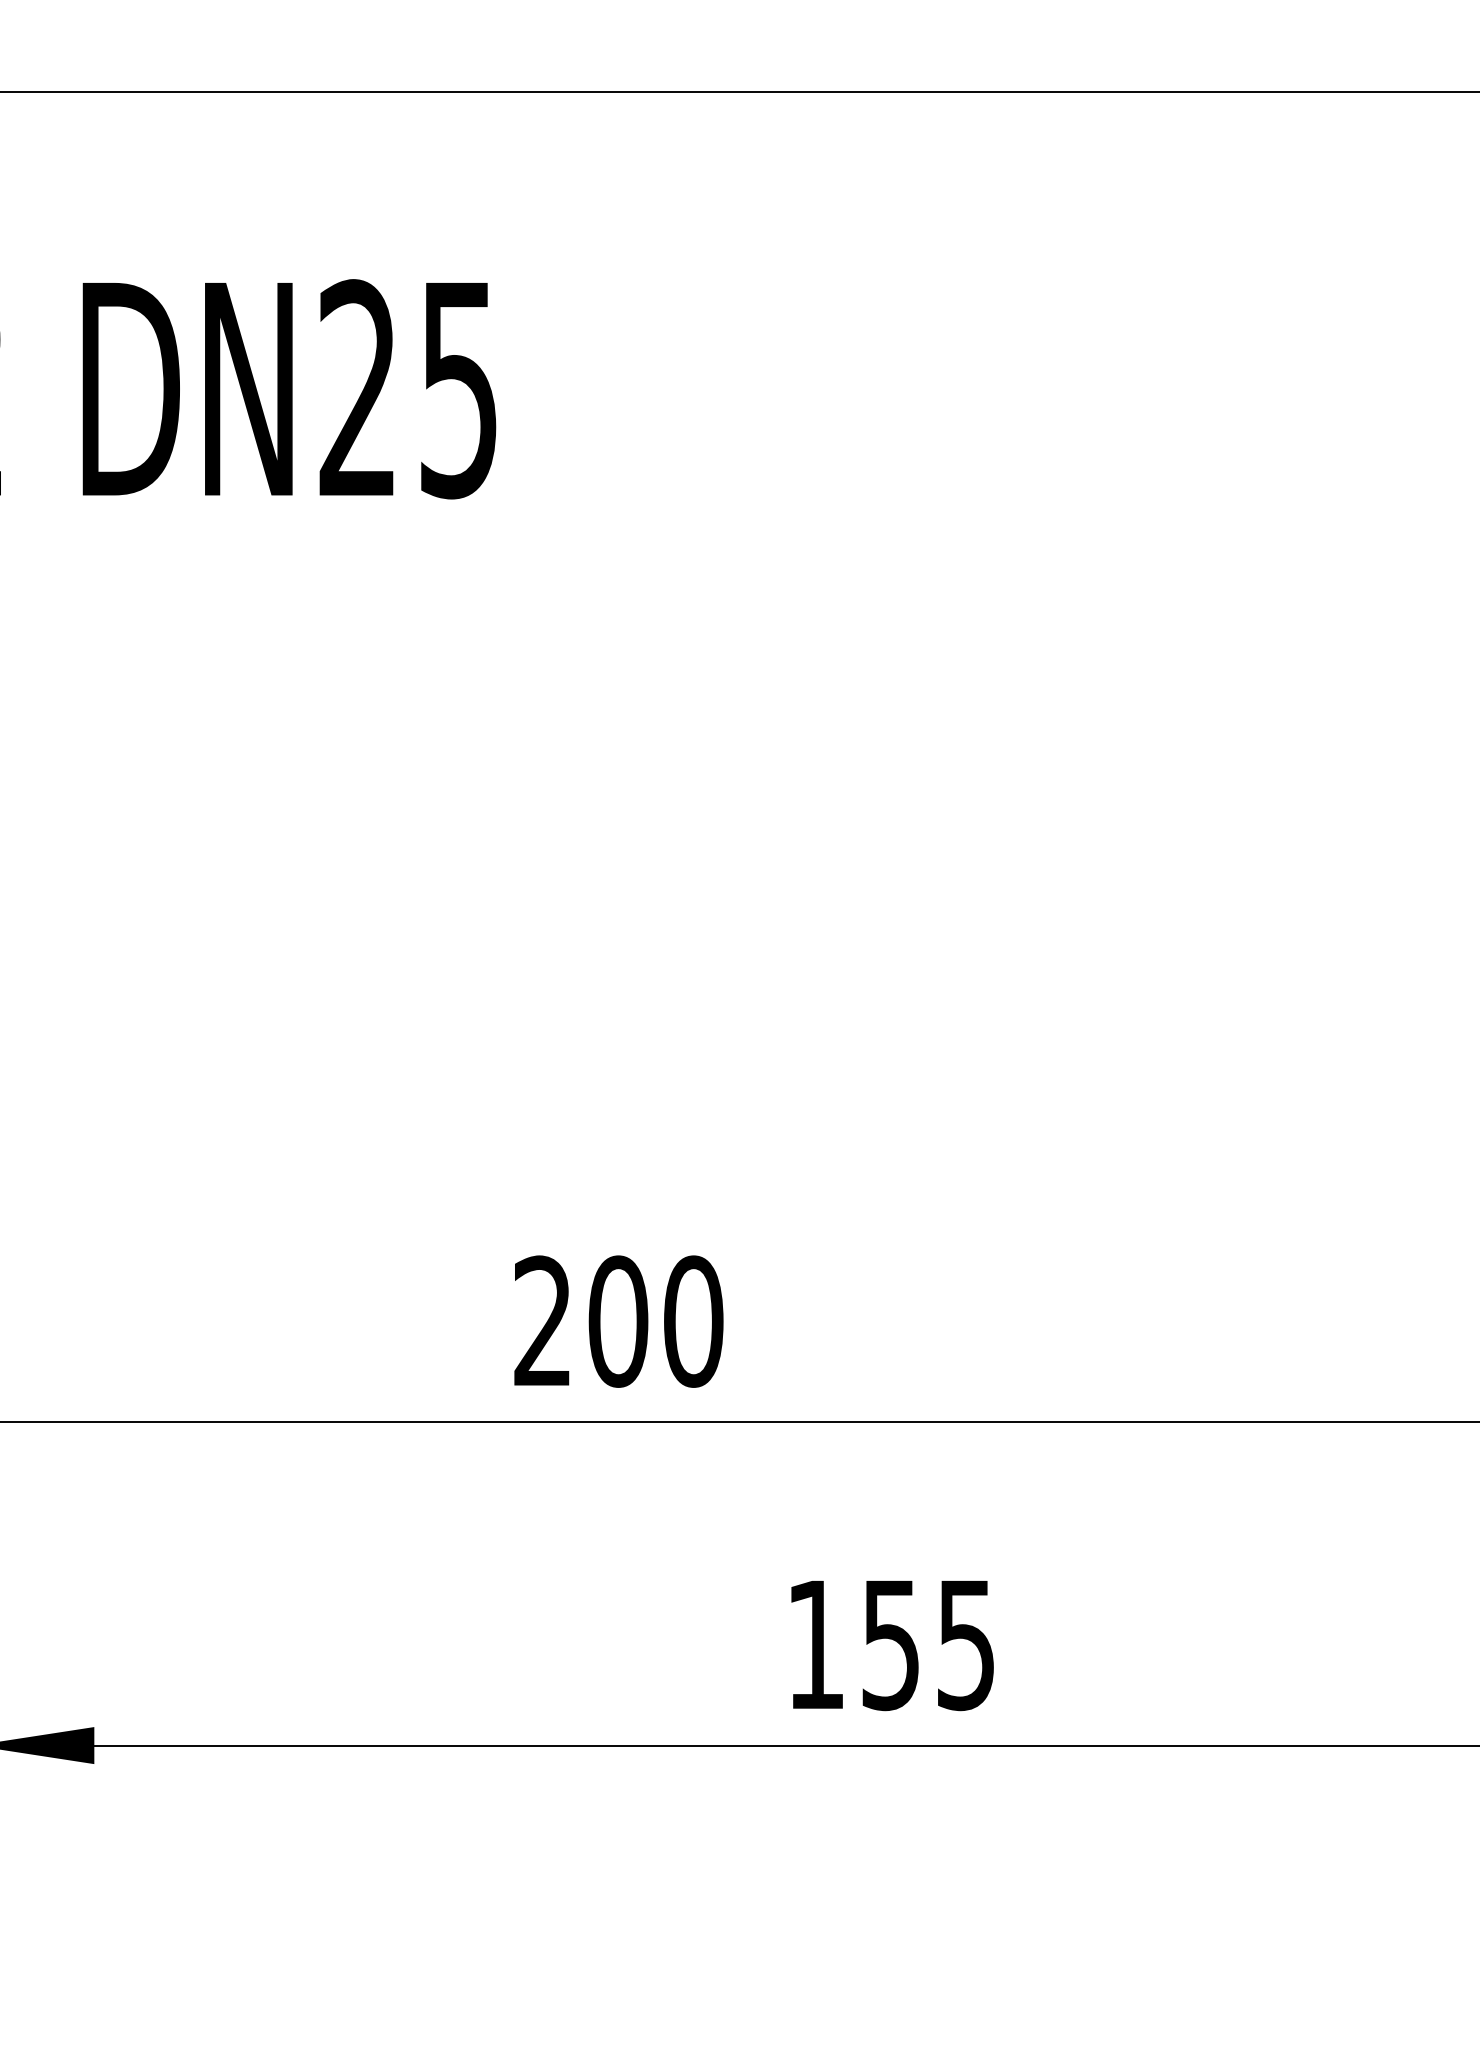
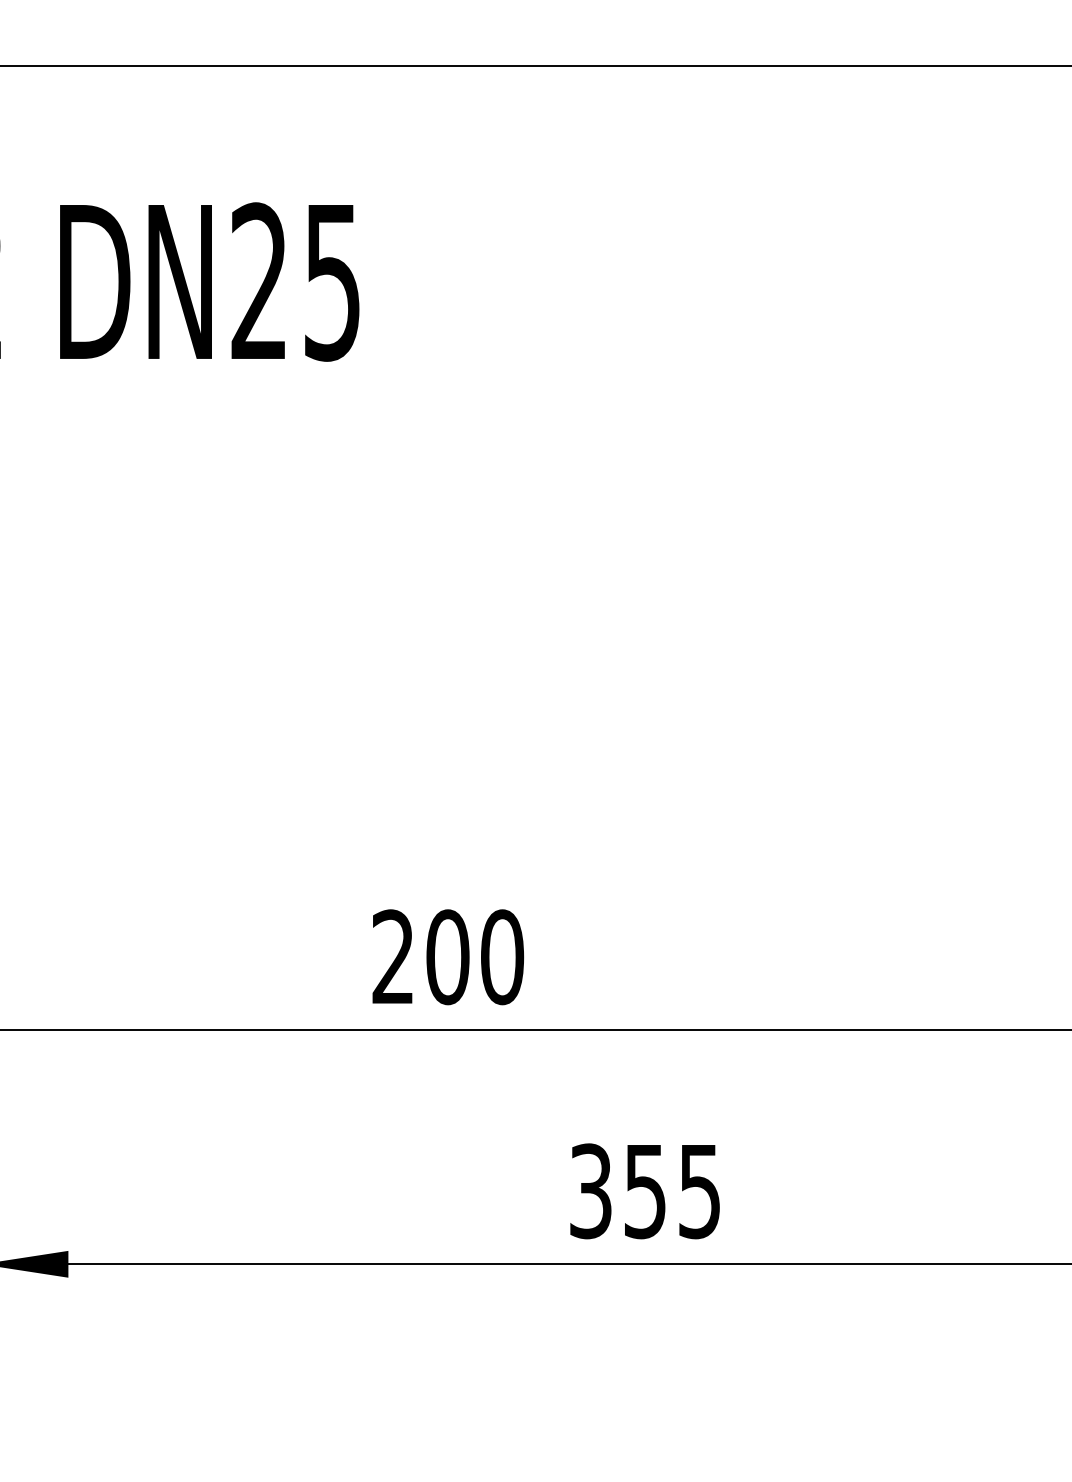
text: (815, 1644) -> (590, 1191), 155 -> 355

